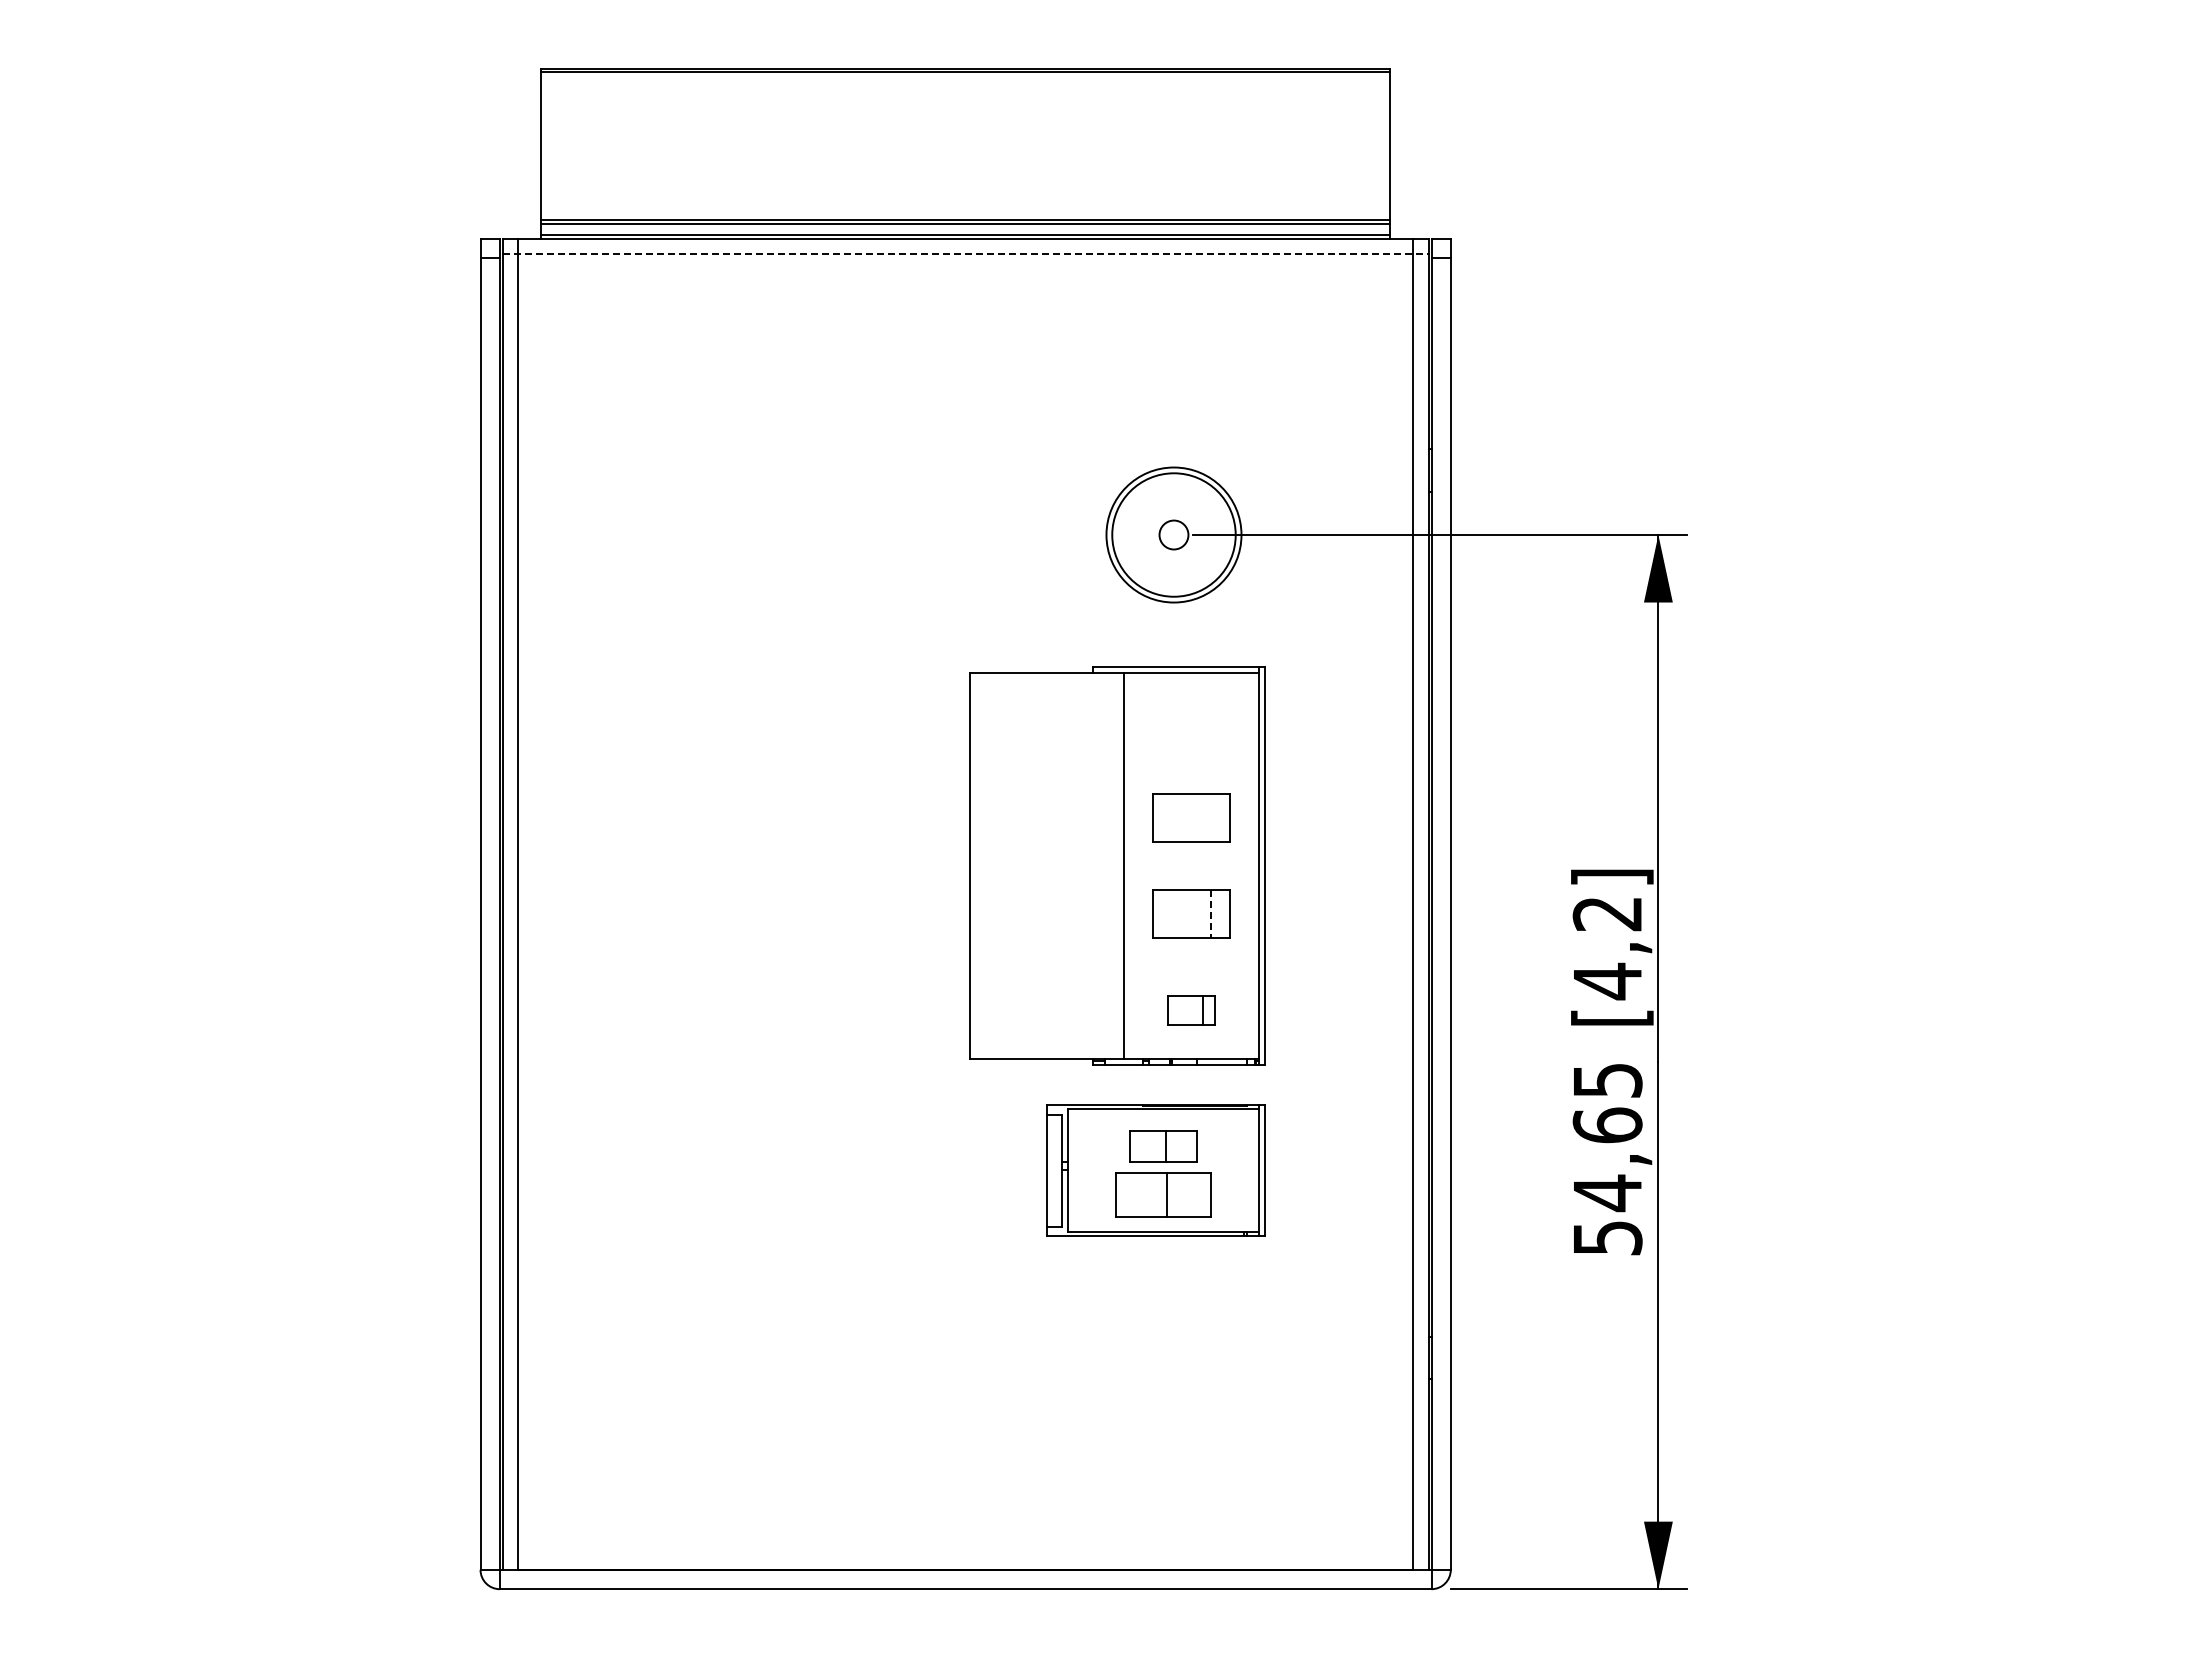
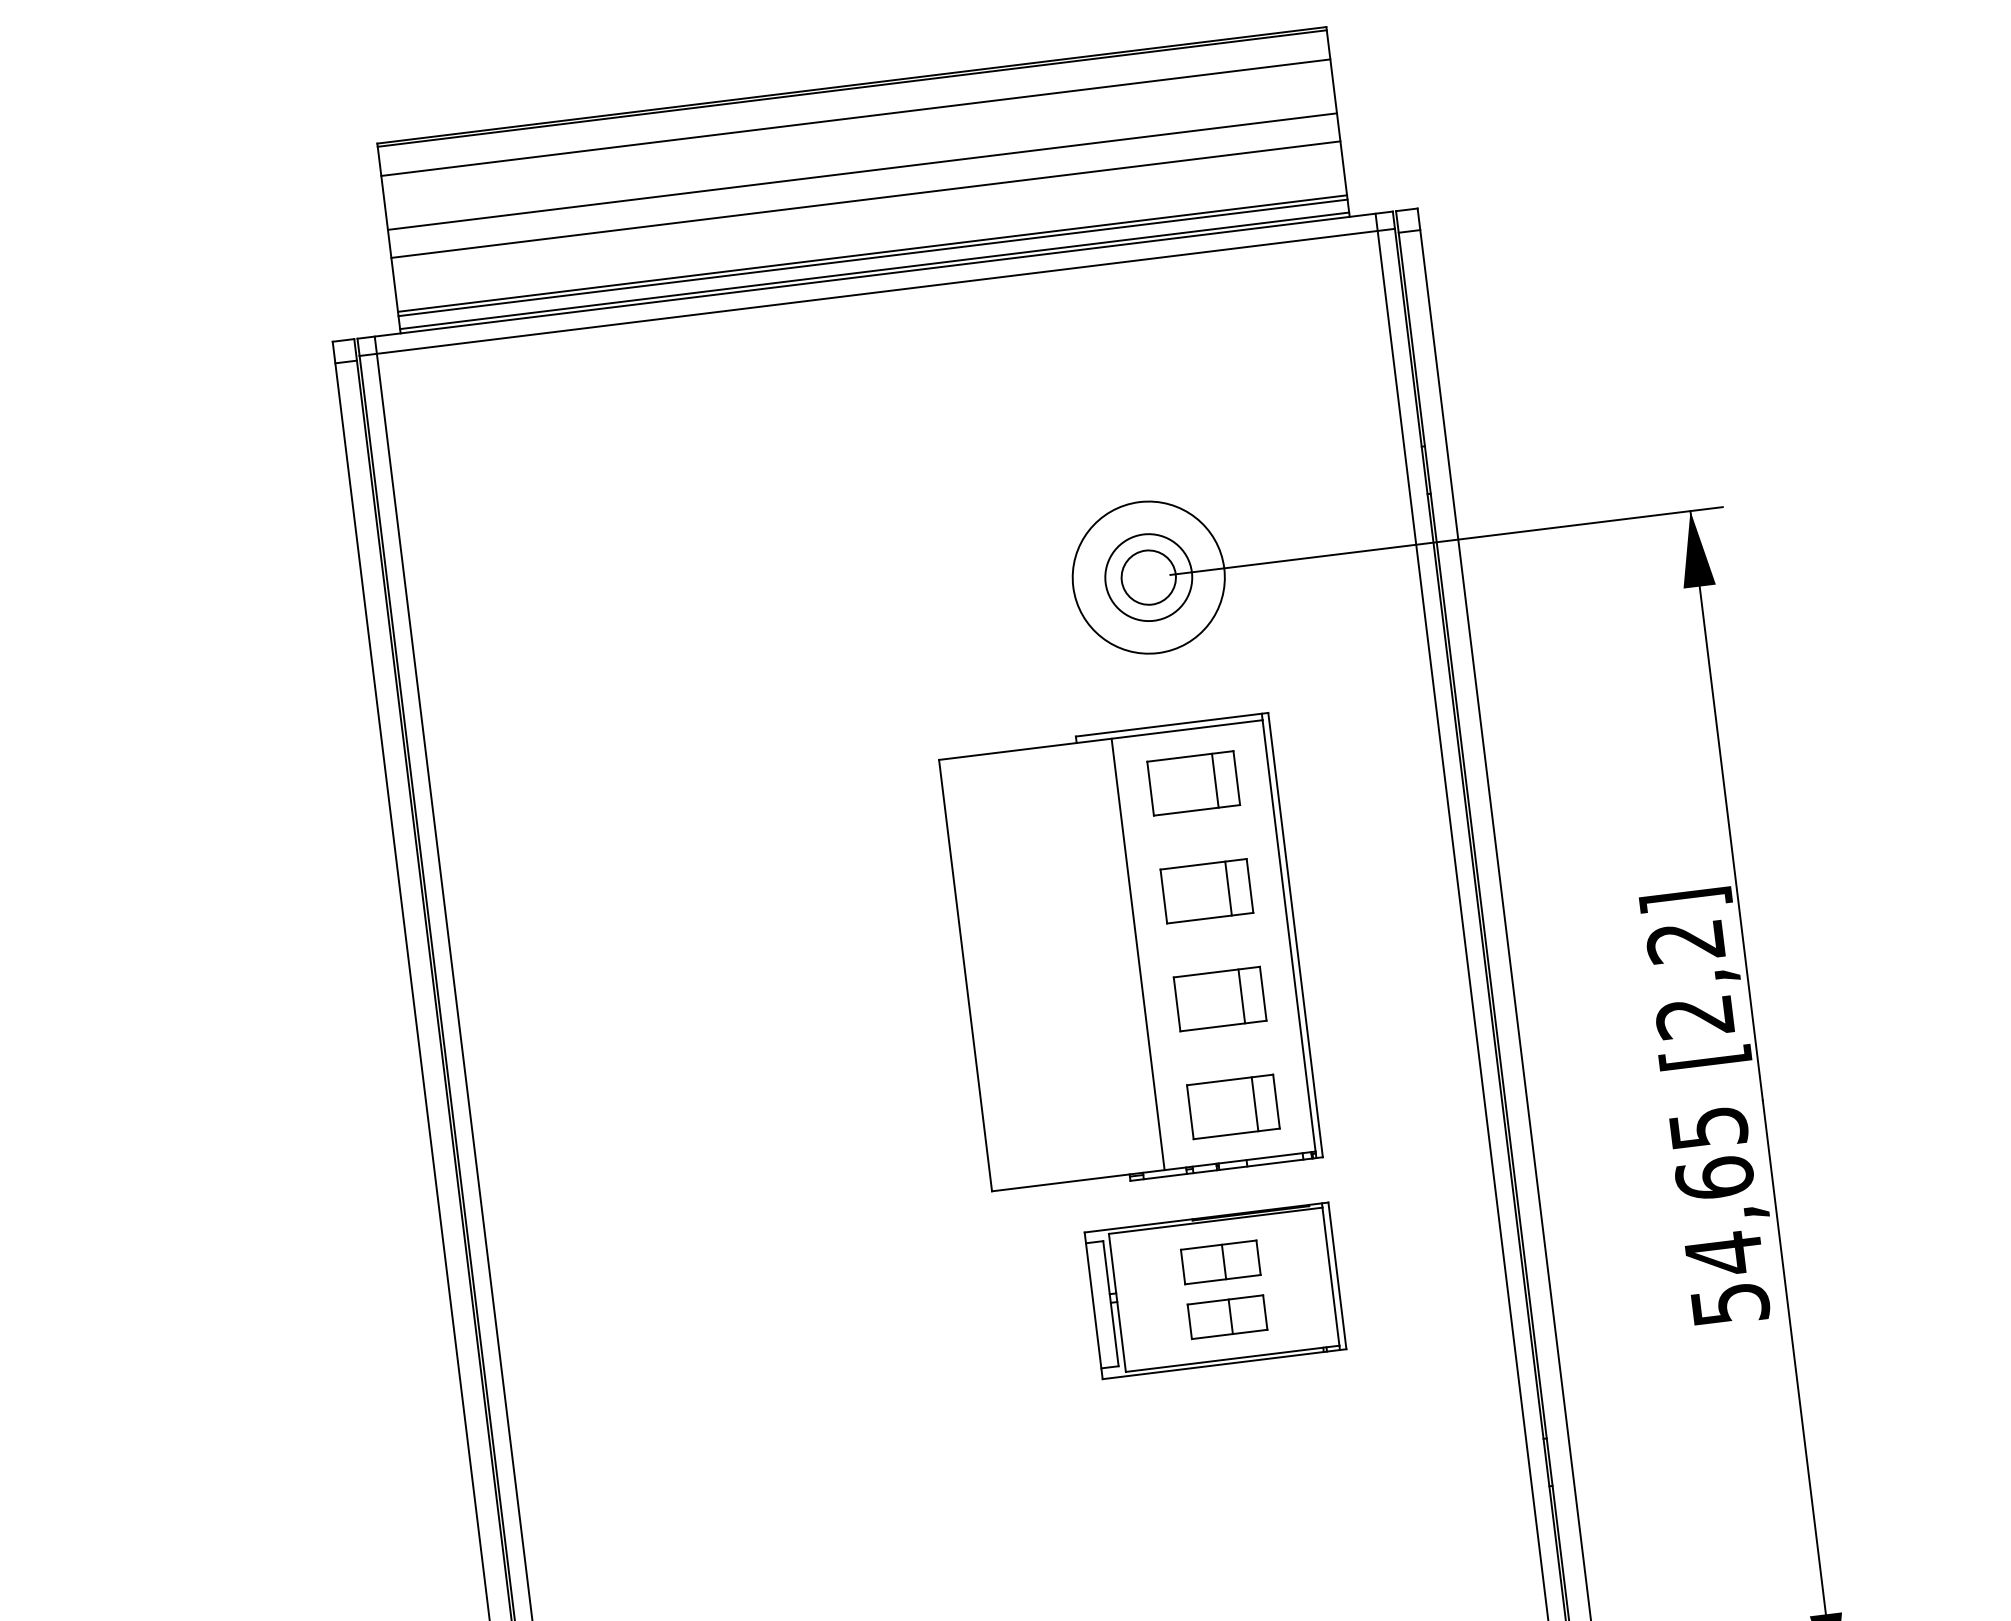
line: (965, 98) -> (855, 118), added
line: (965, 146) -> (862, 171), added
line: (965, 171) -> (865, 199), added
line: (965, 254) -> (877, 292), dashed -> solid
circle: (1173, 534) -> (1148, 577), size x0.62
circle: (1173, 534) -> (1148, 577), size x1.67
part: (1191, 720) -> (1193, 782), added
line: (1210, 817) -> (1228, 888), added
line: (1210, 914) -> (1241, 996), dashed -> solid
text: (1606, 981) -> (1693, 1017), [4,2] -> [2,2]
part: (1191, 1010) -> (1233, 1106), size x1.67
part: (1163, 1195) -> (1227, 1317), size x0.71

